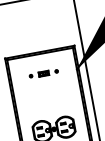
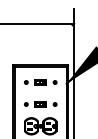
part: (43, 73) -> (40, 82), size x1.43
part: (48, 101) -> (40, 104), added

